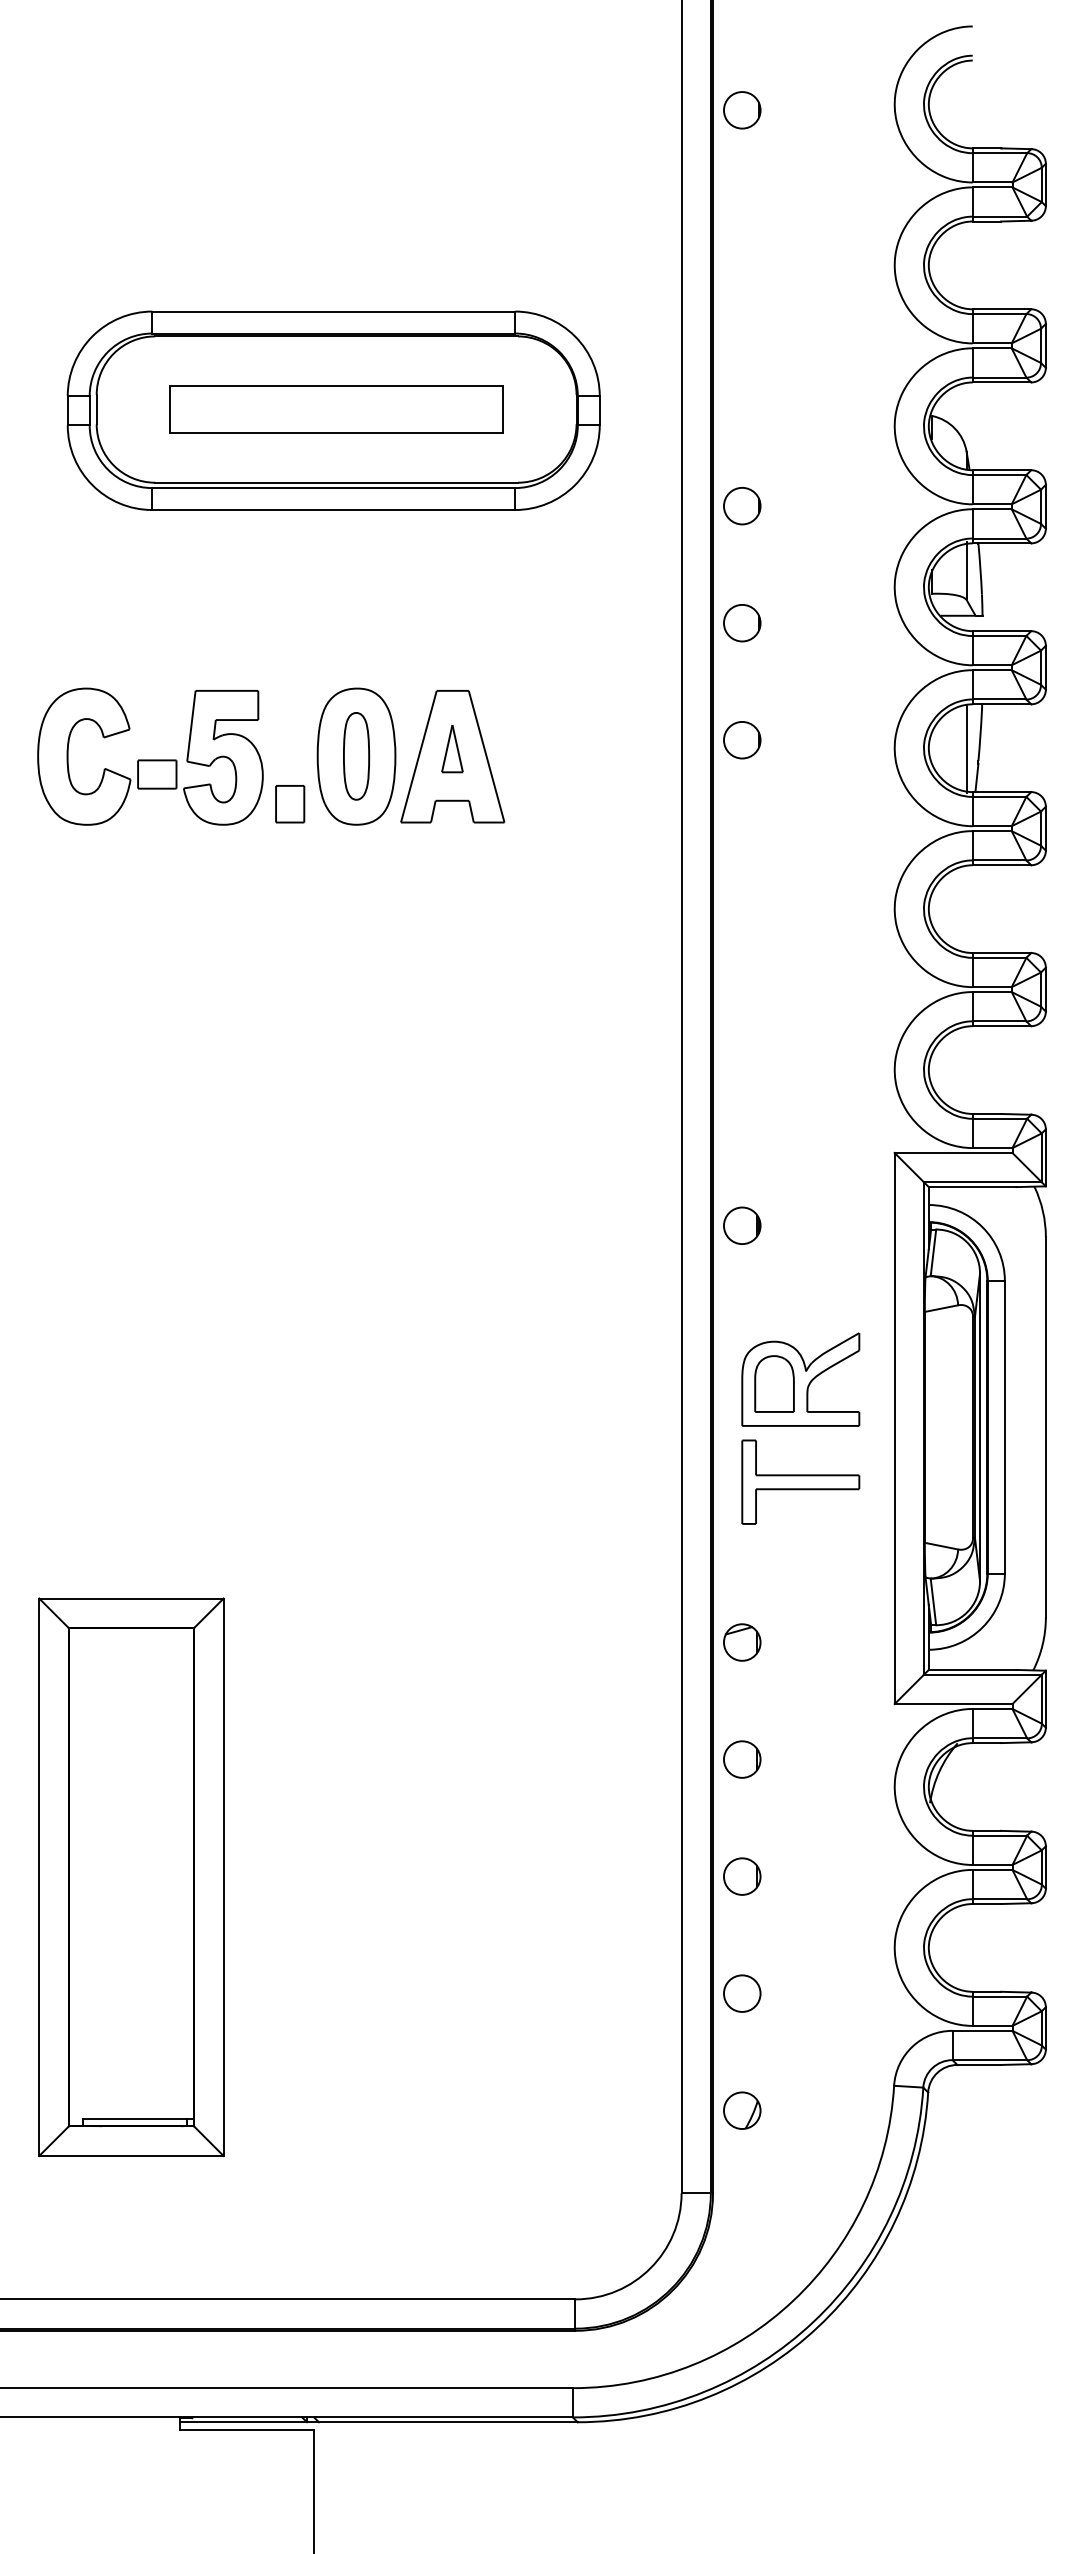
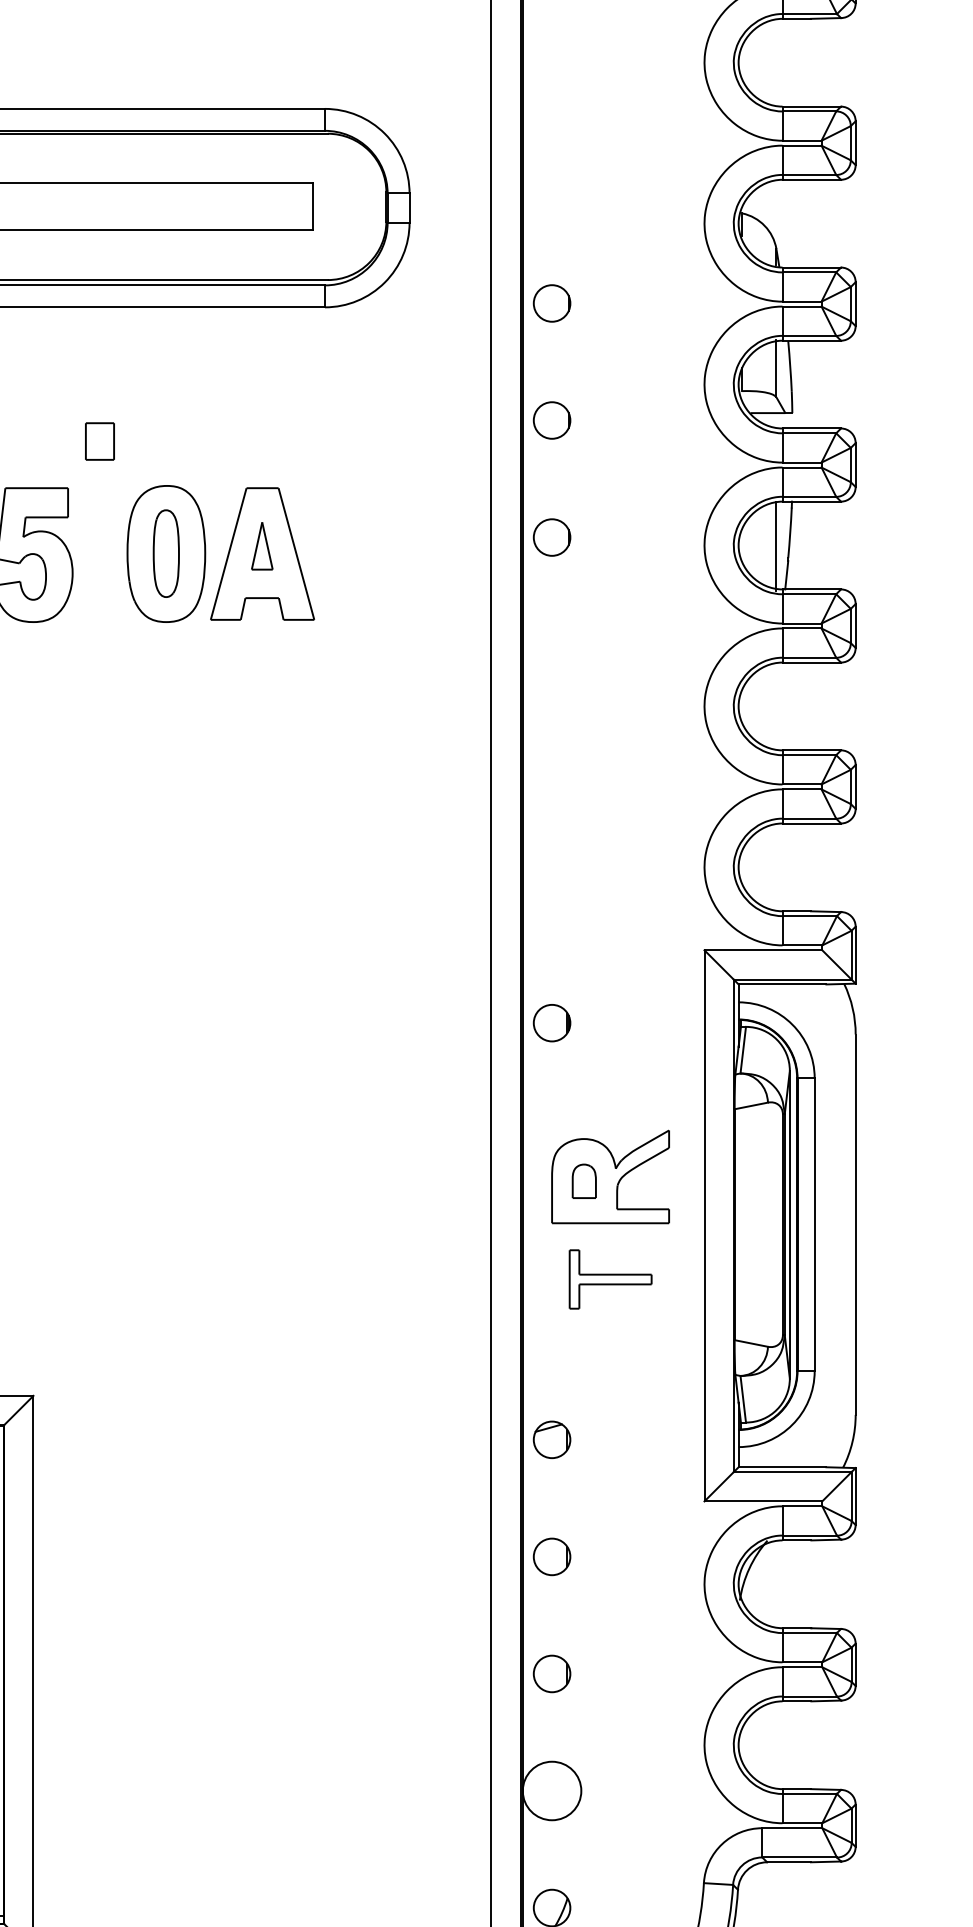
part: (290, 804) -> (100, 441), moved
part: (774, 1383) -> (584, 1180), size x0.6
part: (800, 1481) -> (610, 1278), size x0.7
circle: (741, 1993) -> (551, 1790), size x1.6

